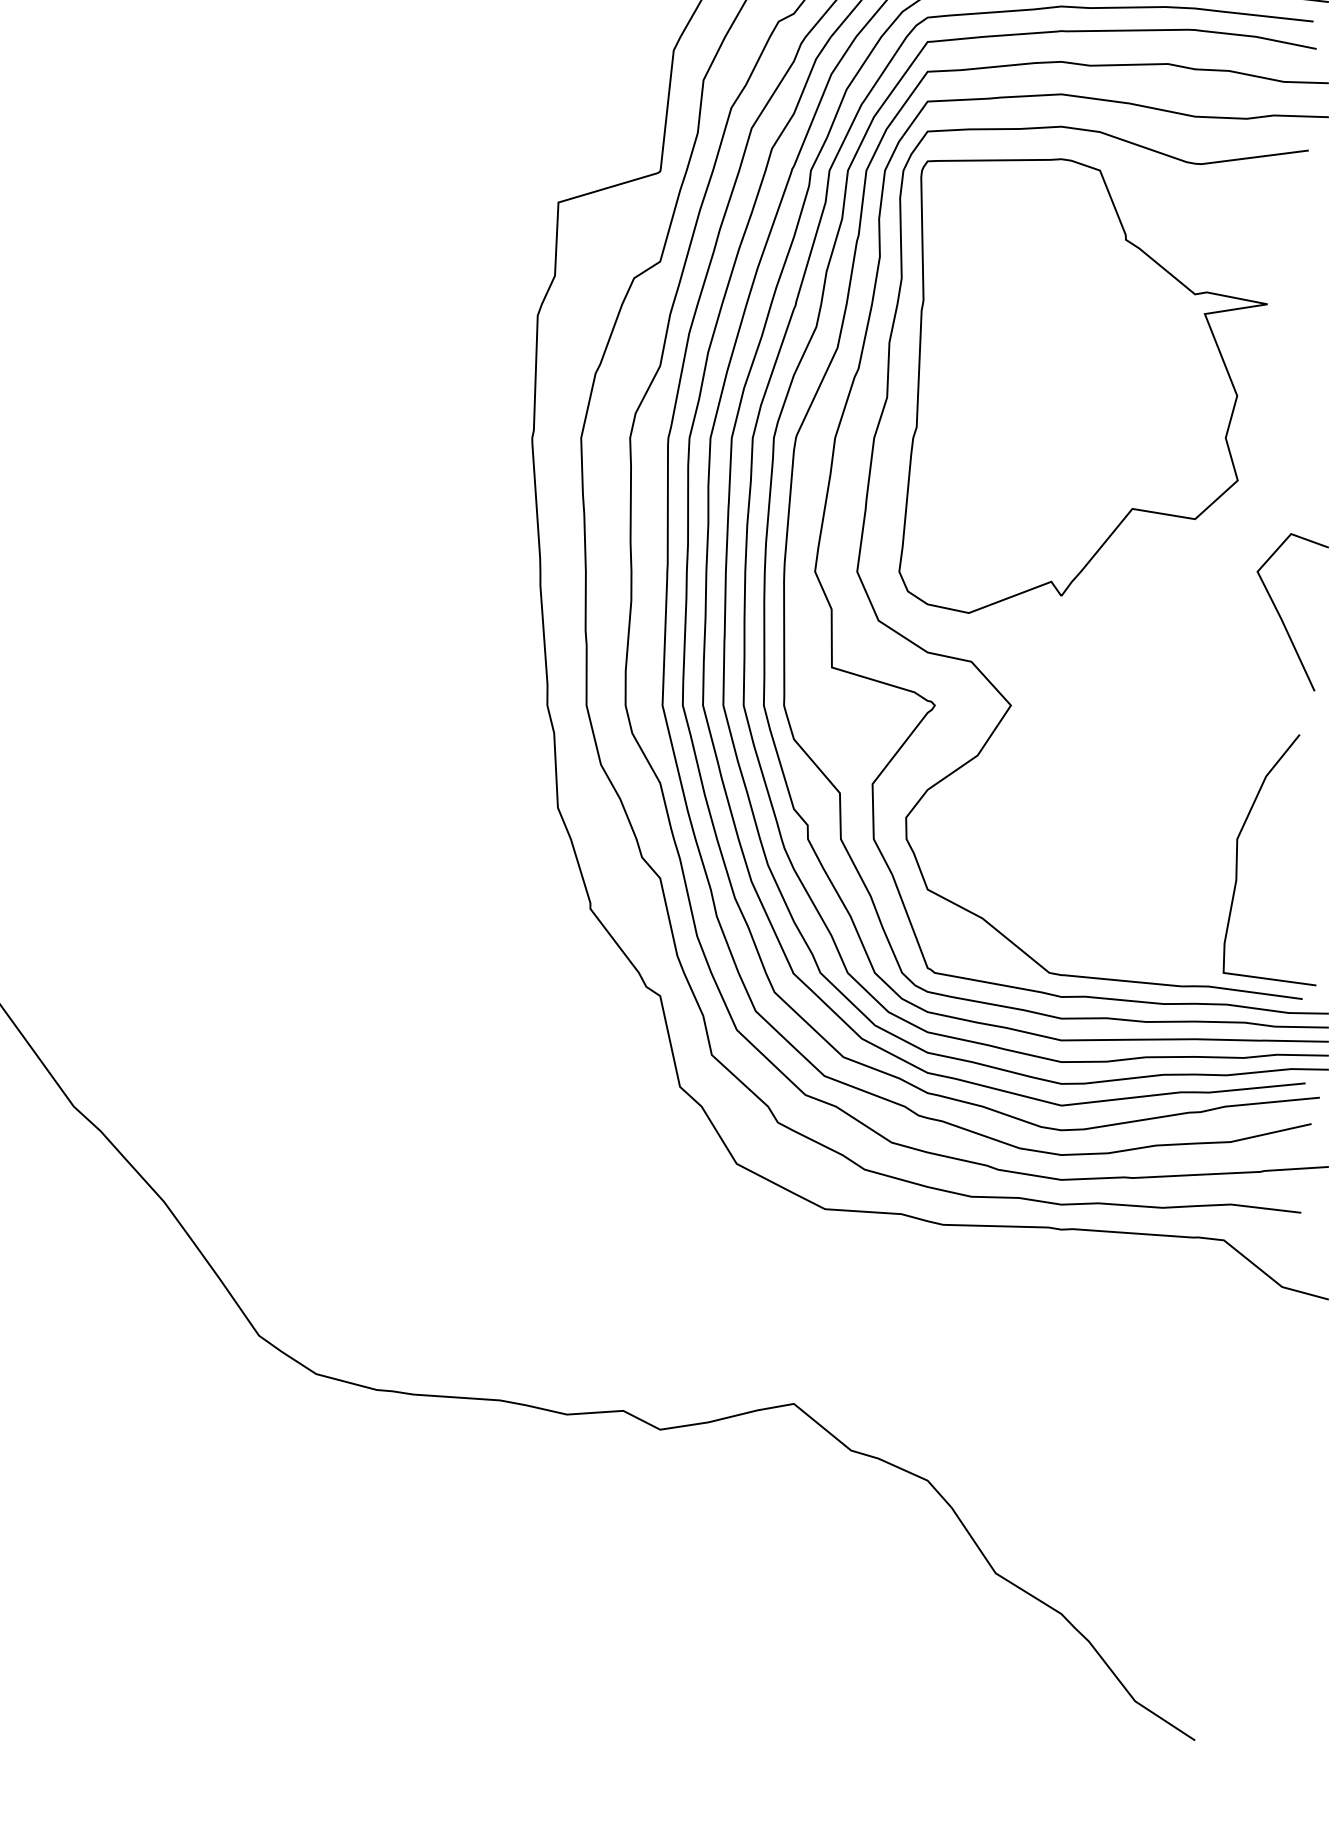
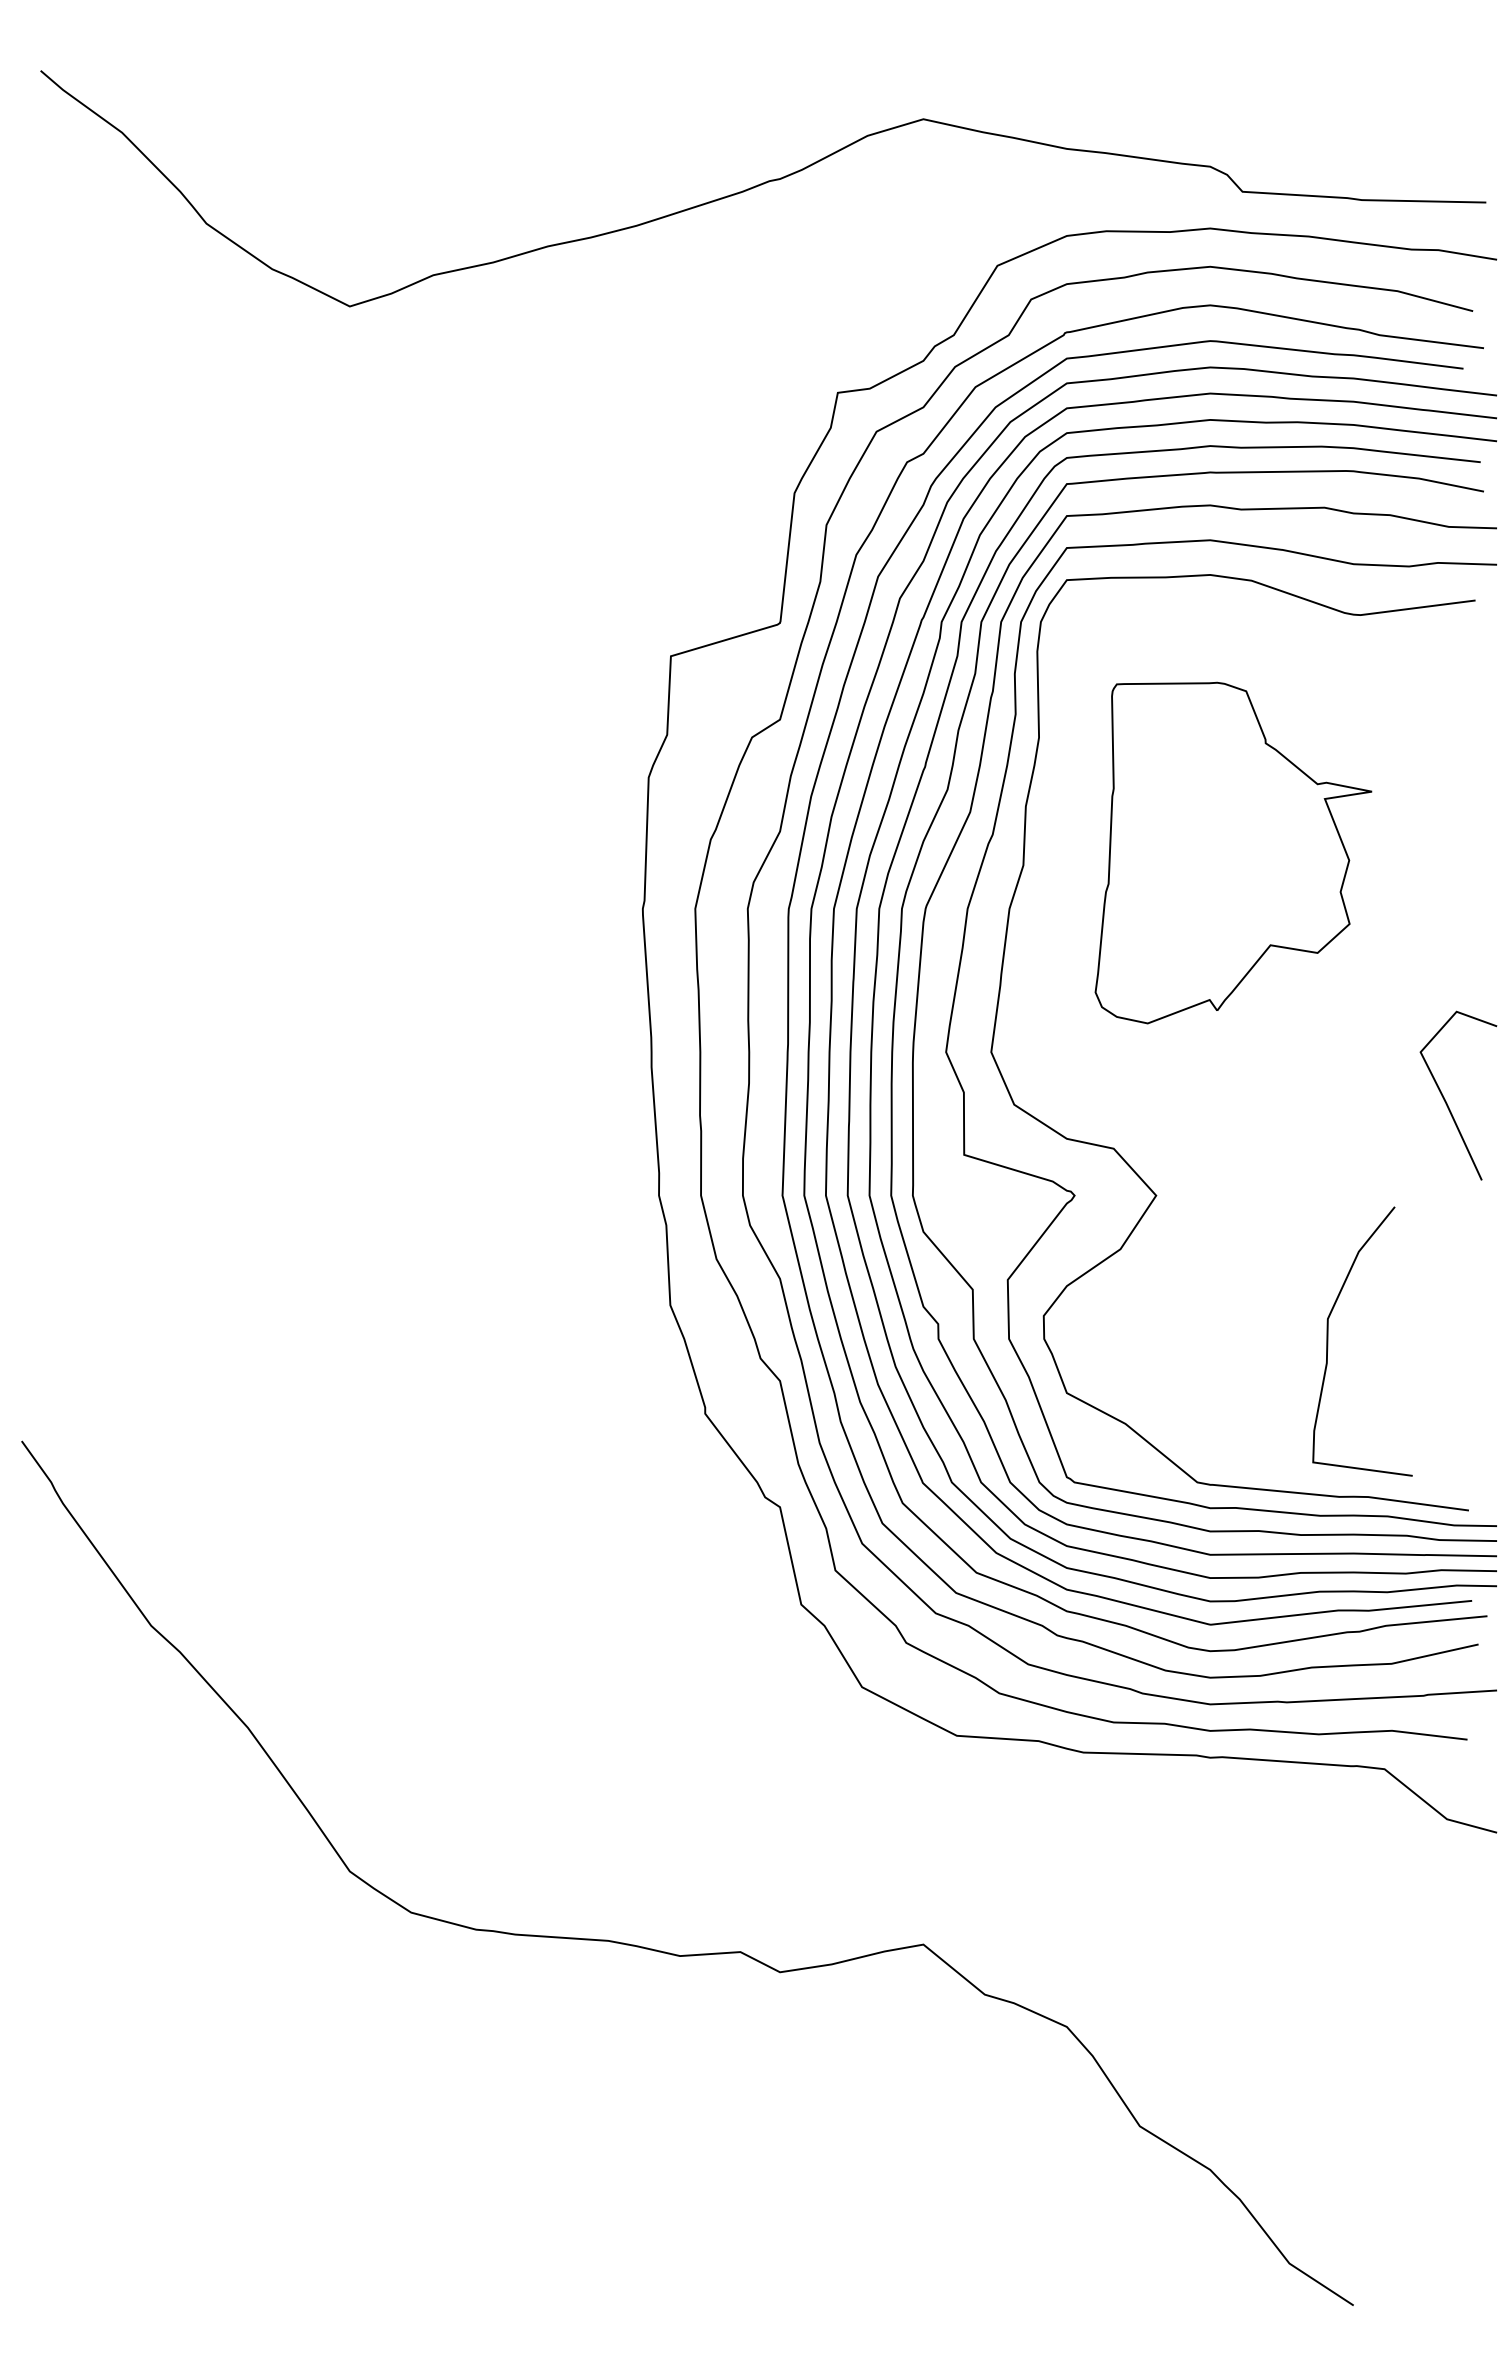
part: (1083, 385) -> (1233, 852), size x0.7
curve: (1237, 860) -> (1328, 1341), moved

